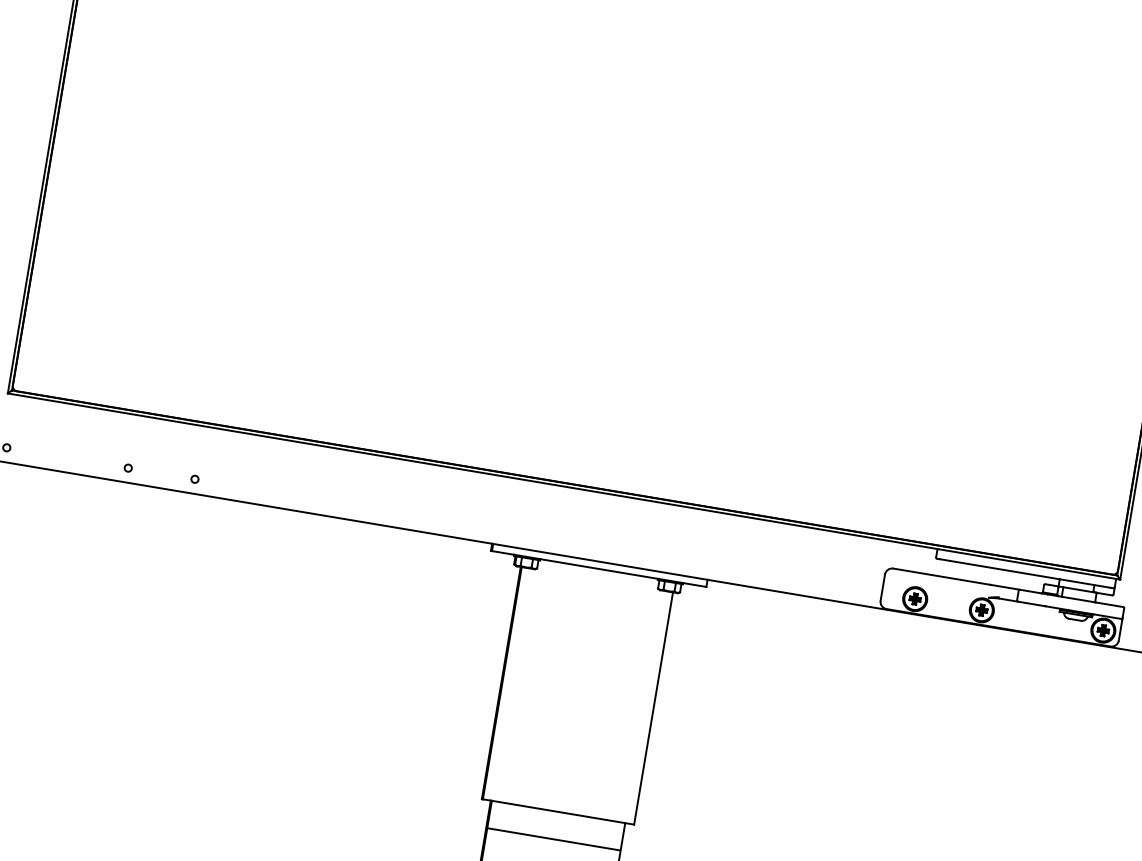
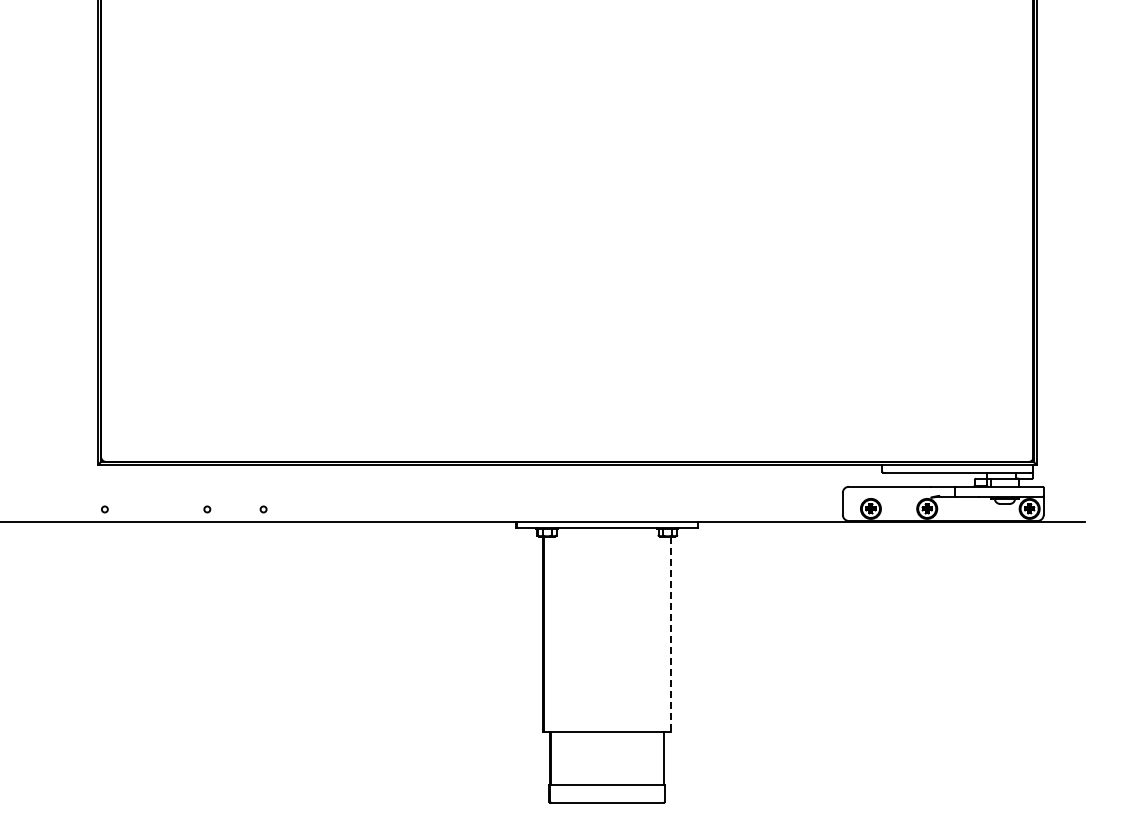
line: (653, 708) -> (671, 634), solid -> dashed
line: (553, 839) -> (607, 755), removed

